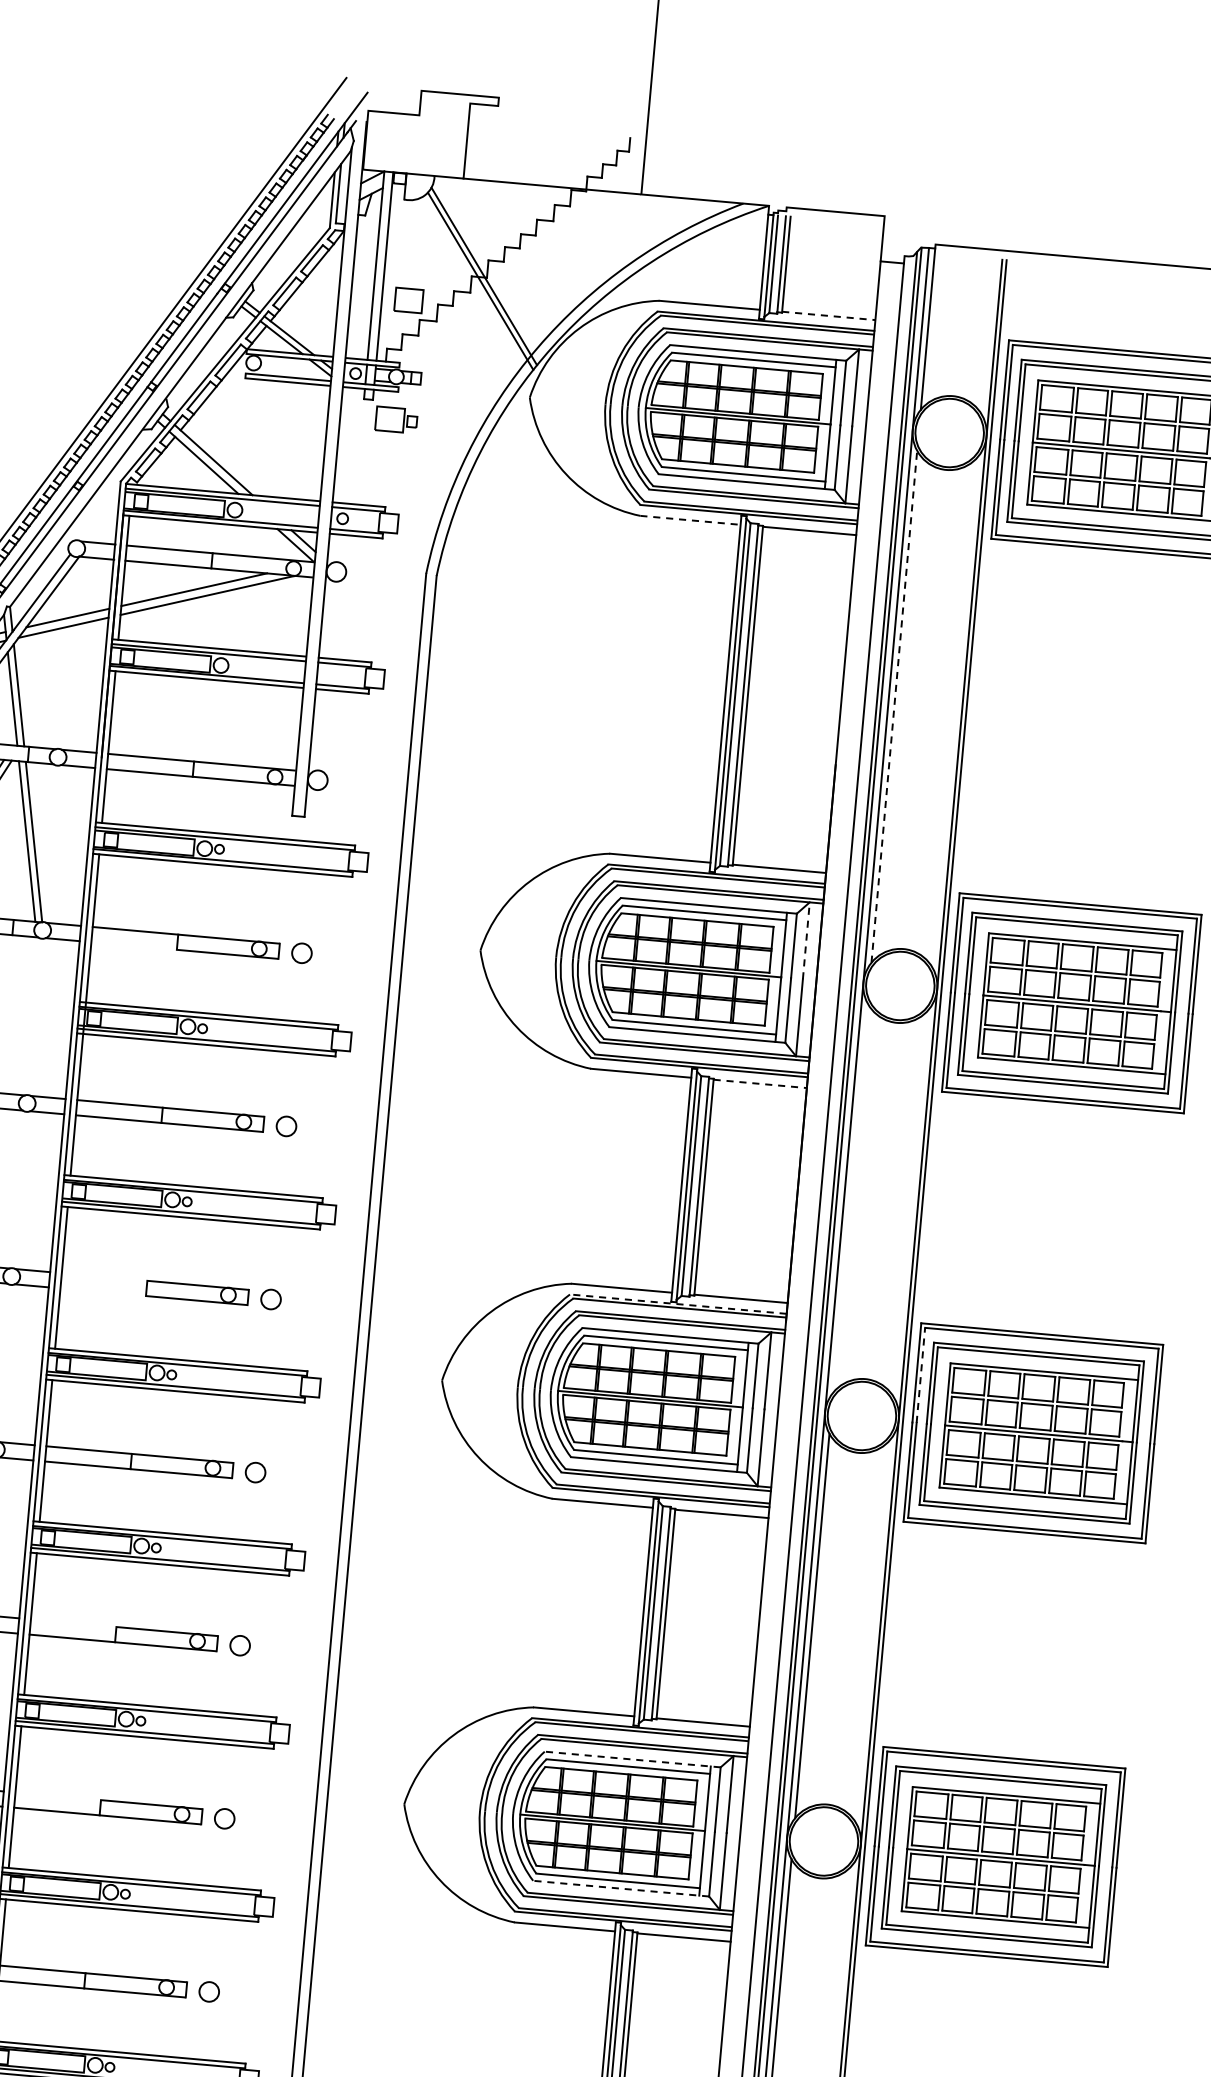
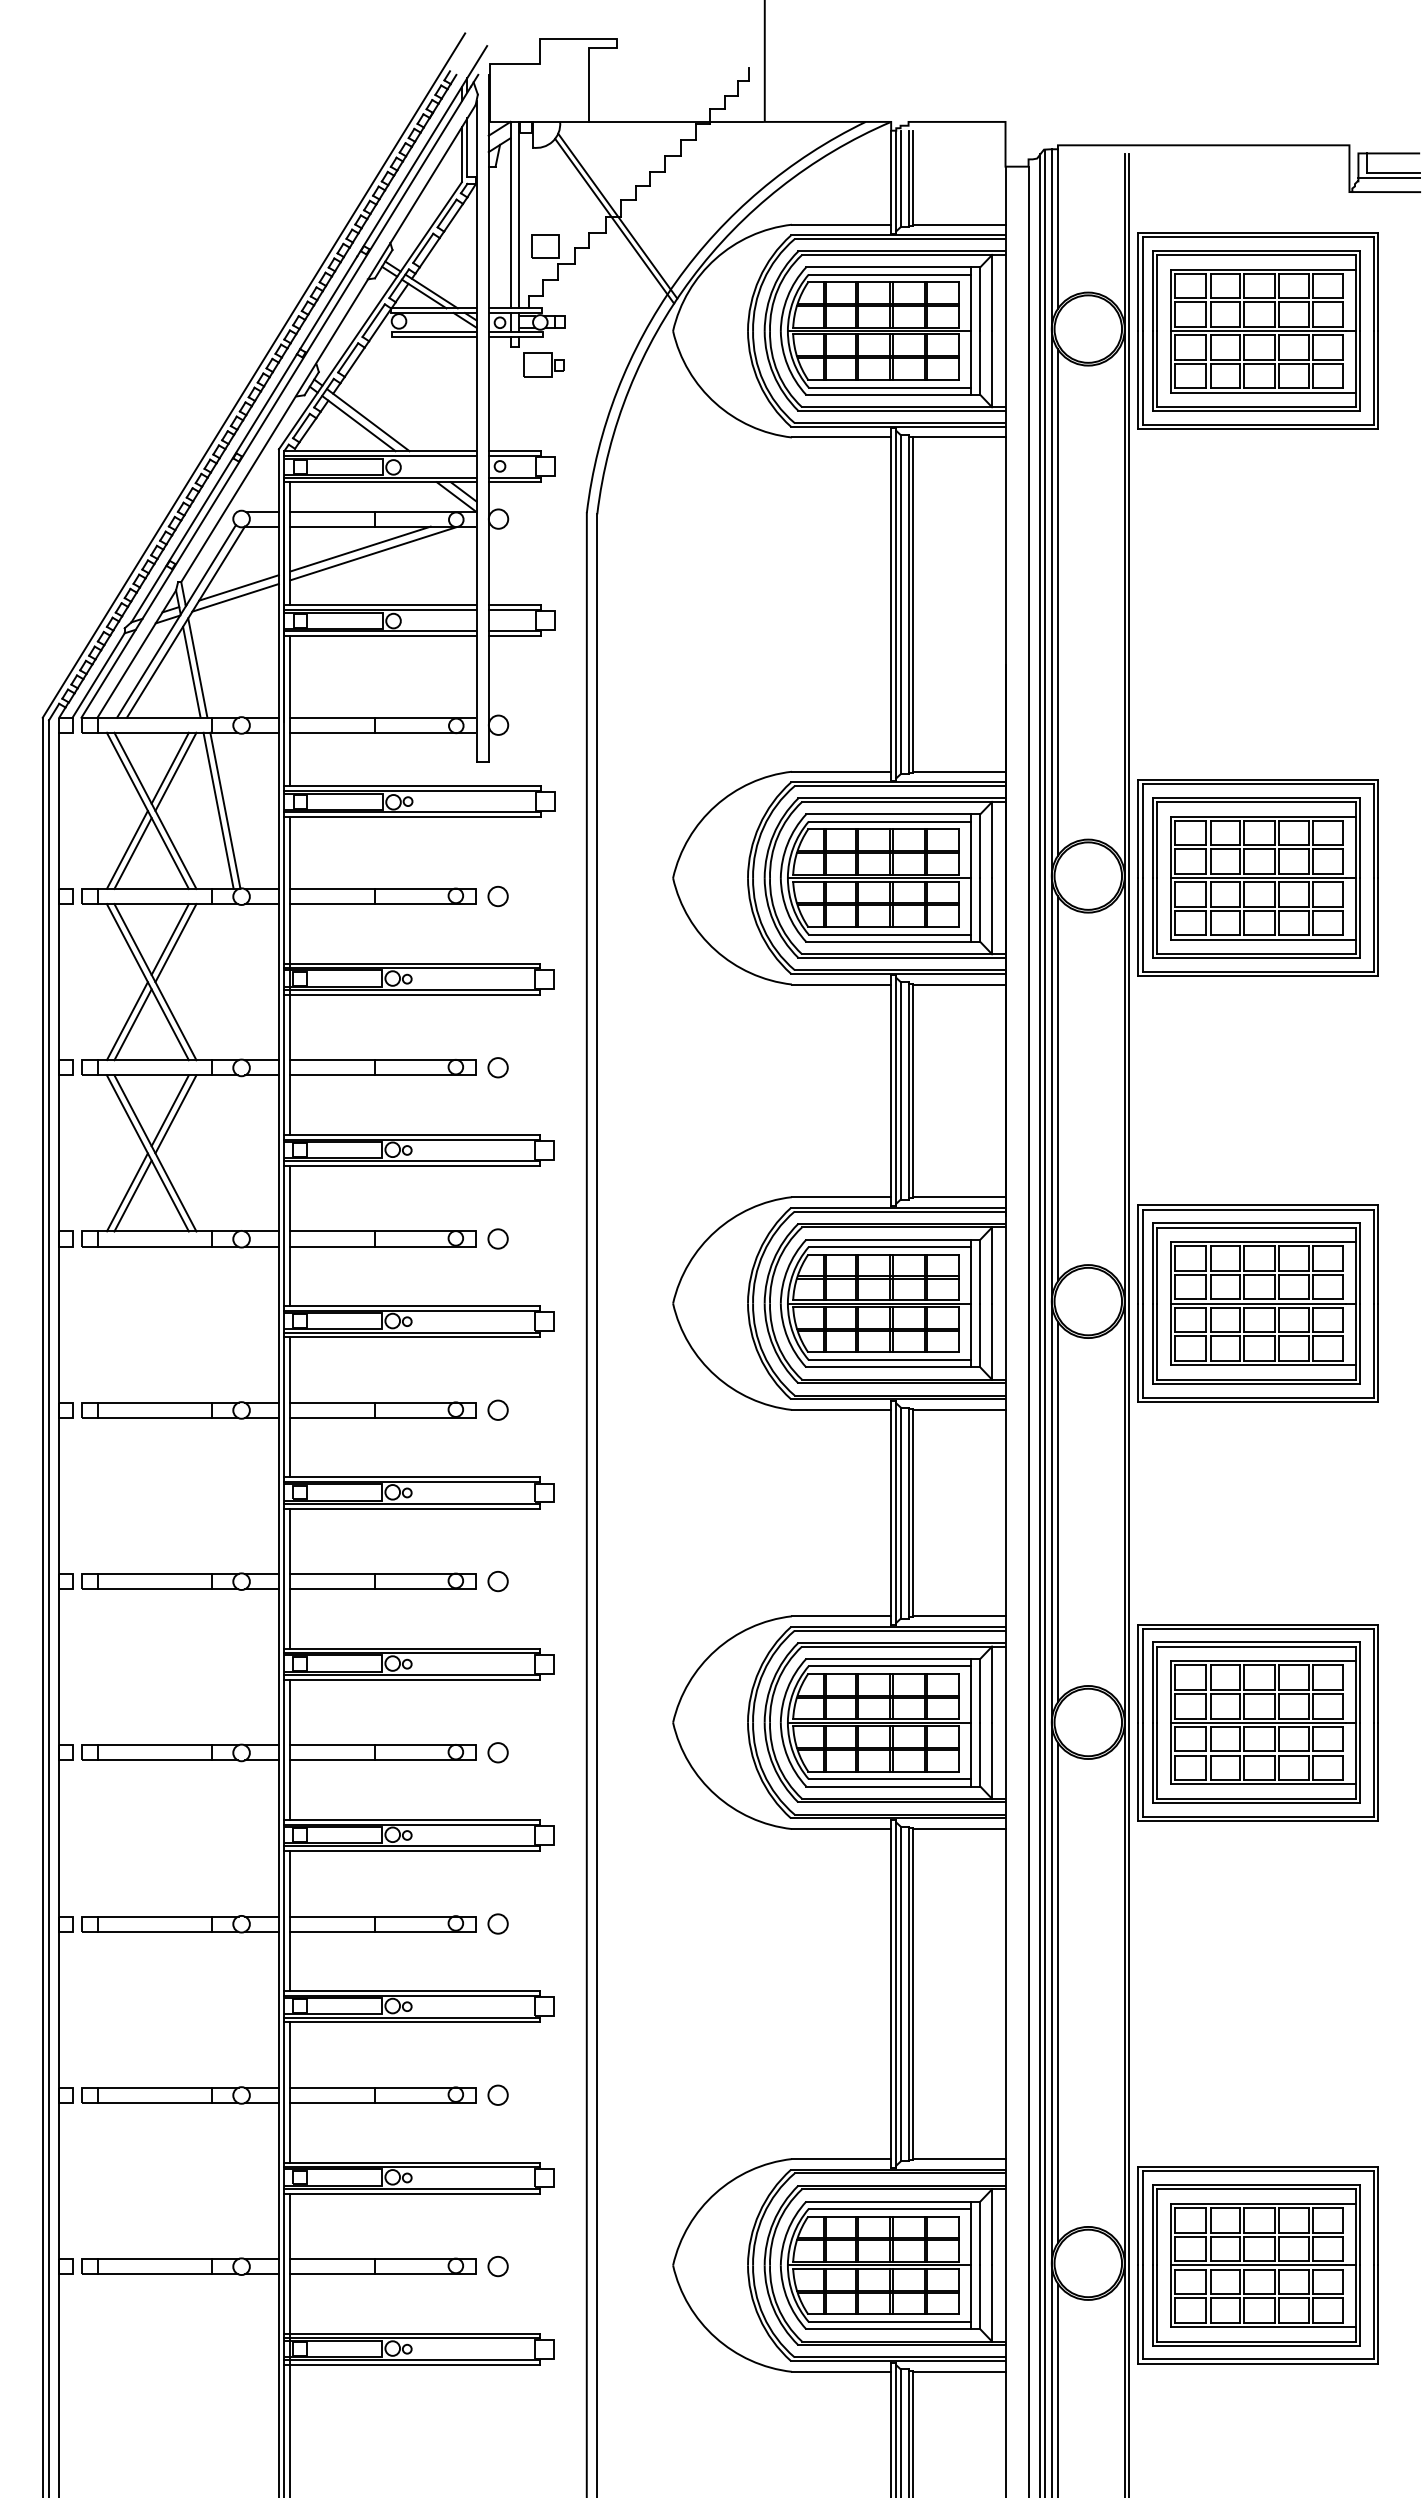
line: (828, 315) -> (959, 224), dashed -> solid
line: (690, 520) -> (841, 437), dashed -> solid
line: (893, 706) -> (1057, 602), dashed -> solid
line: (806, 940) -> (992, 839), dashed -> solid
line: (133, 946) -> (332, 904), added
line: (760, 1083) -> (959, 984), dashed -> solid
line: (850, 1197) -> (1057, 1088), added
line: (104, 1276) -> (332, 1231), added
line: (102, 1292) -> (332, 1246), added
line: (677, 1303) -> (897, 1207), dashed -> solid
line: (920, 1375) -> (1142, 1256), dashed -> solid
line: (73, 1623) -> (332, 1574), added
line: (631, 1759) -> (892, 1658), dashed -> solid
line: (57, 1796) -> (332, 1745), added
line: (620, 1888) -> (892, 1786), dashed -> solid

